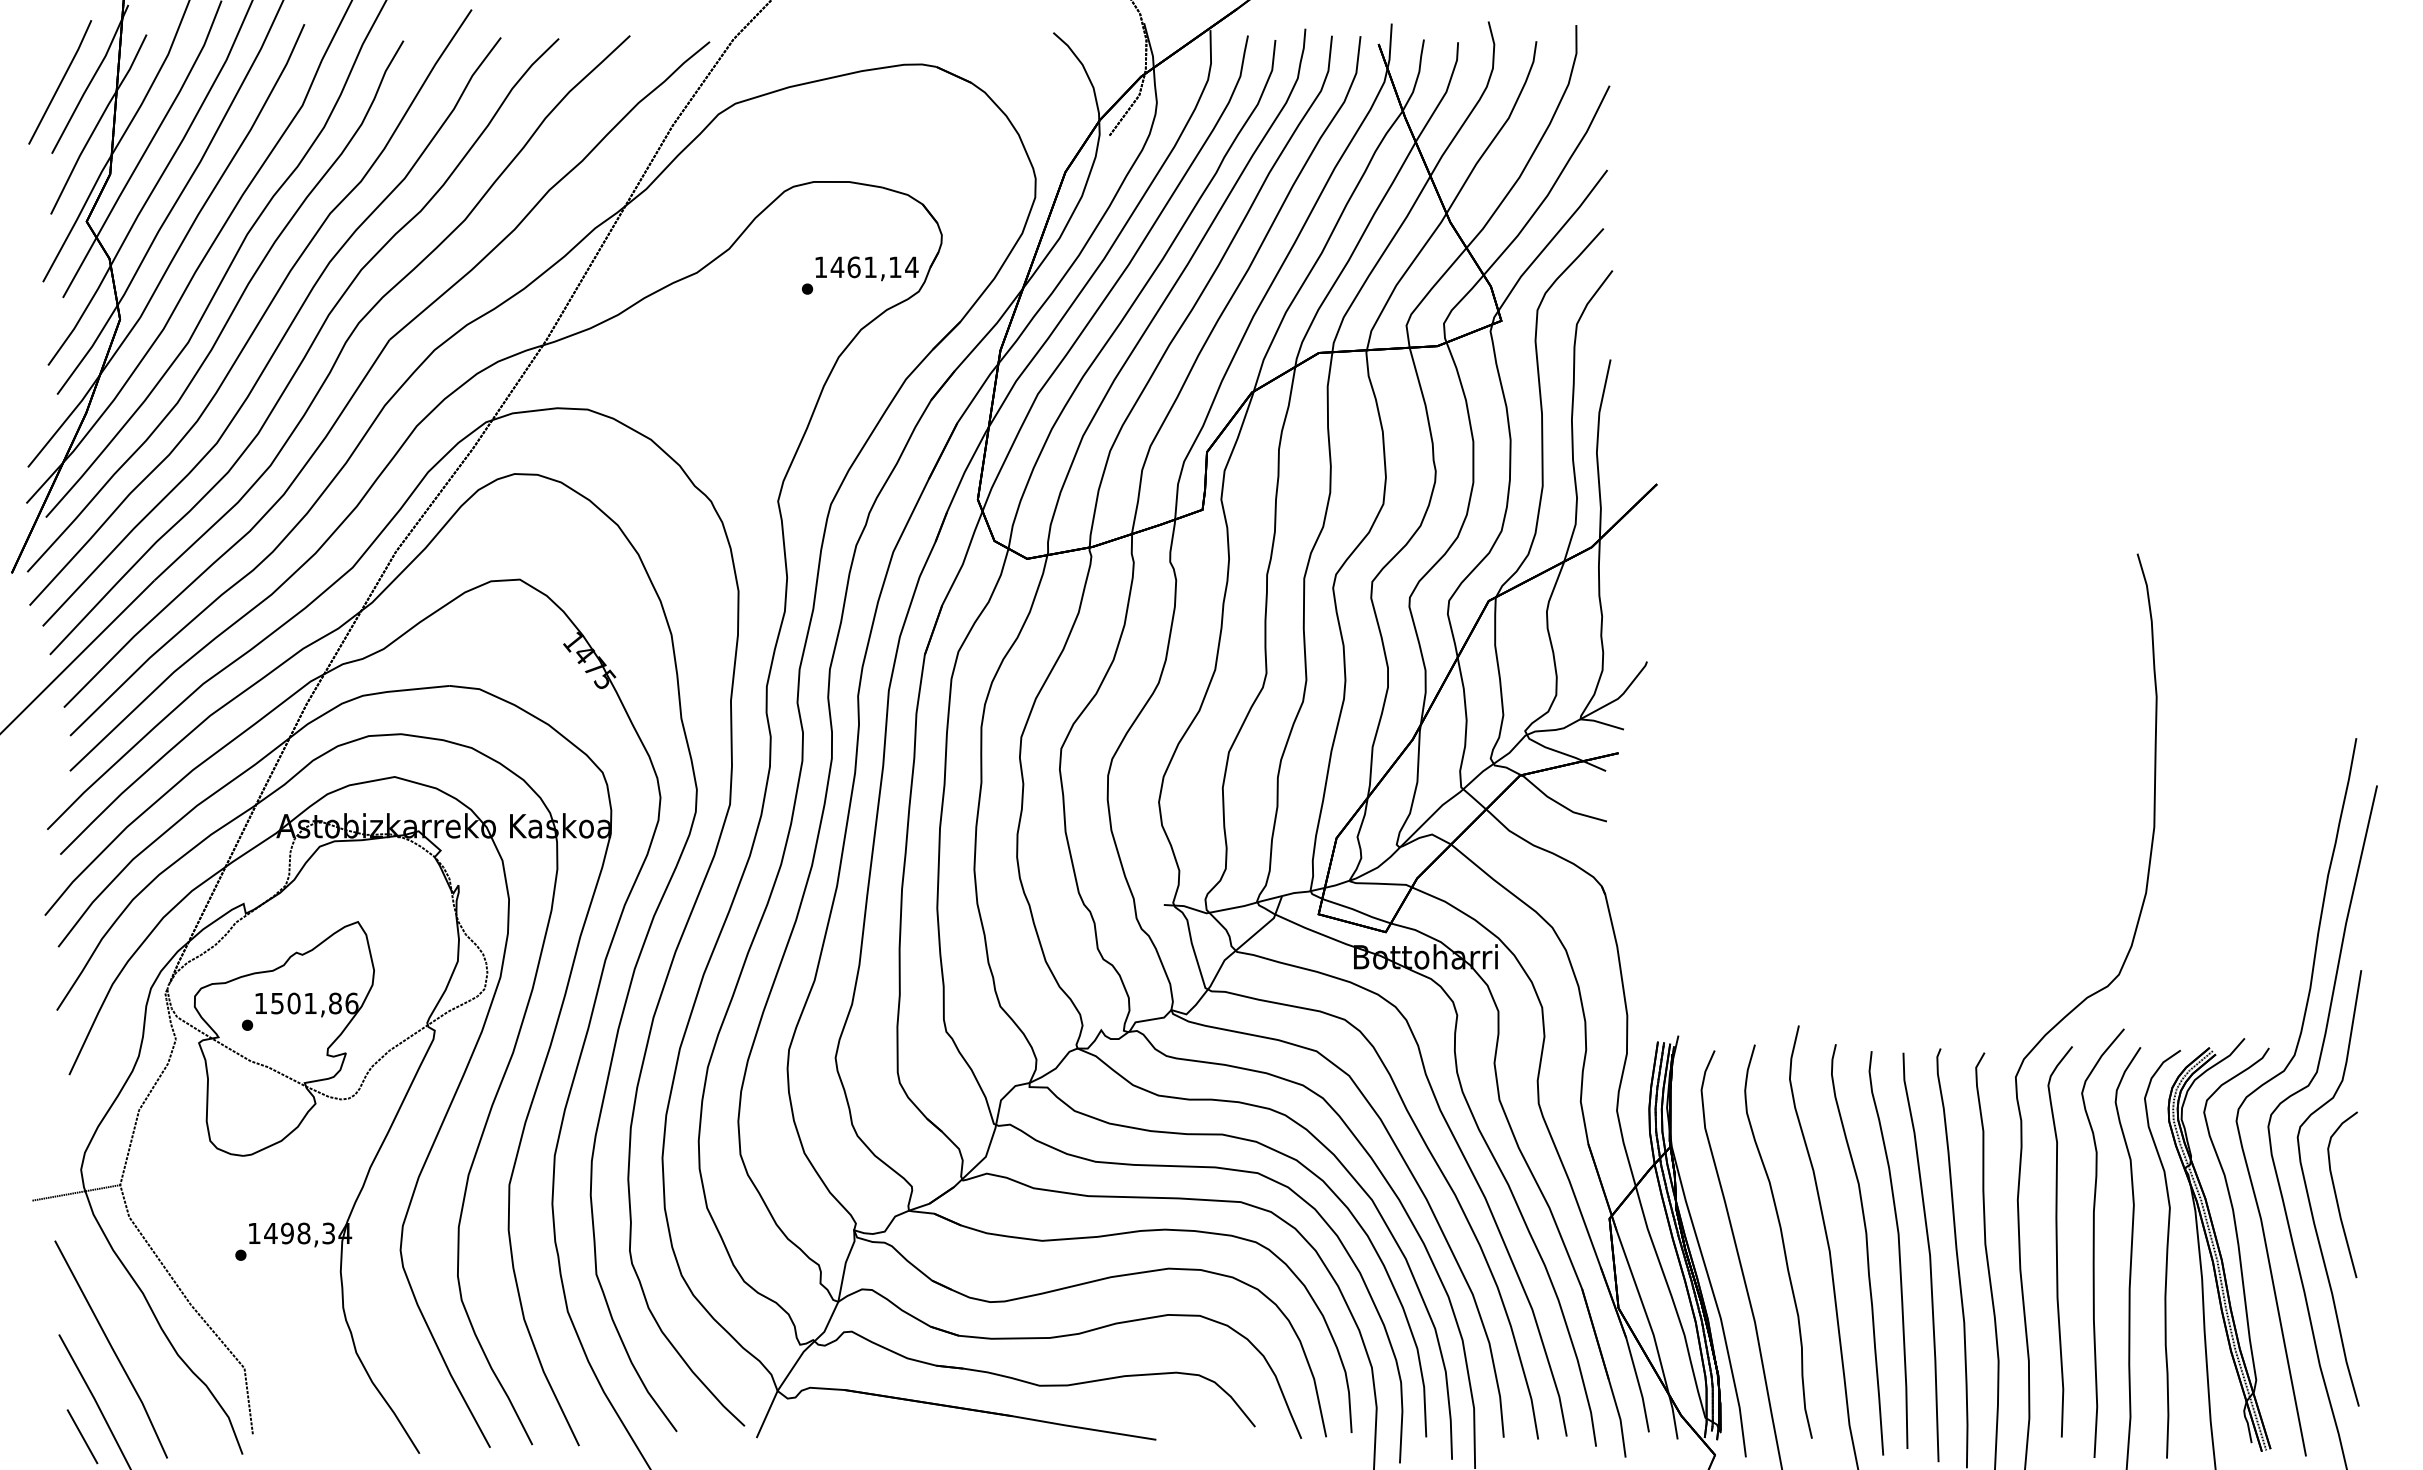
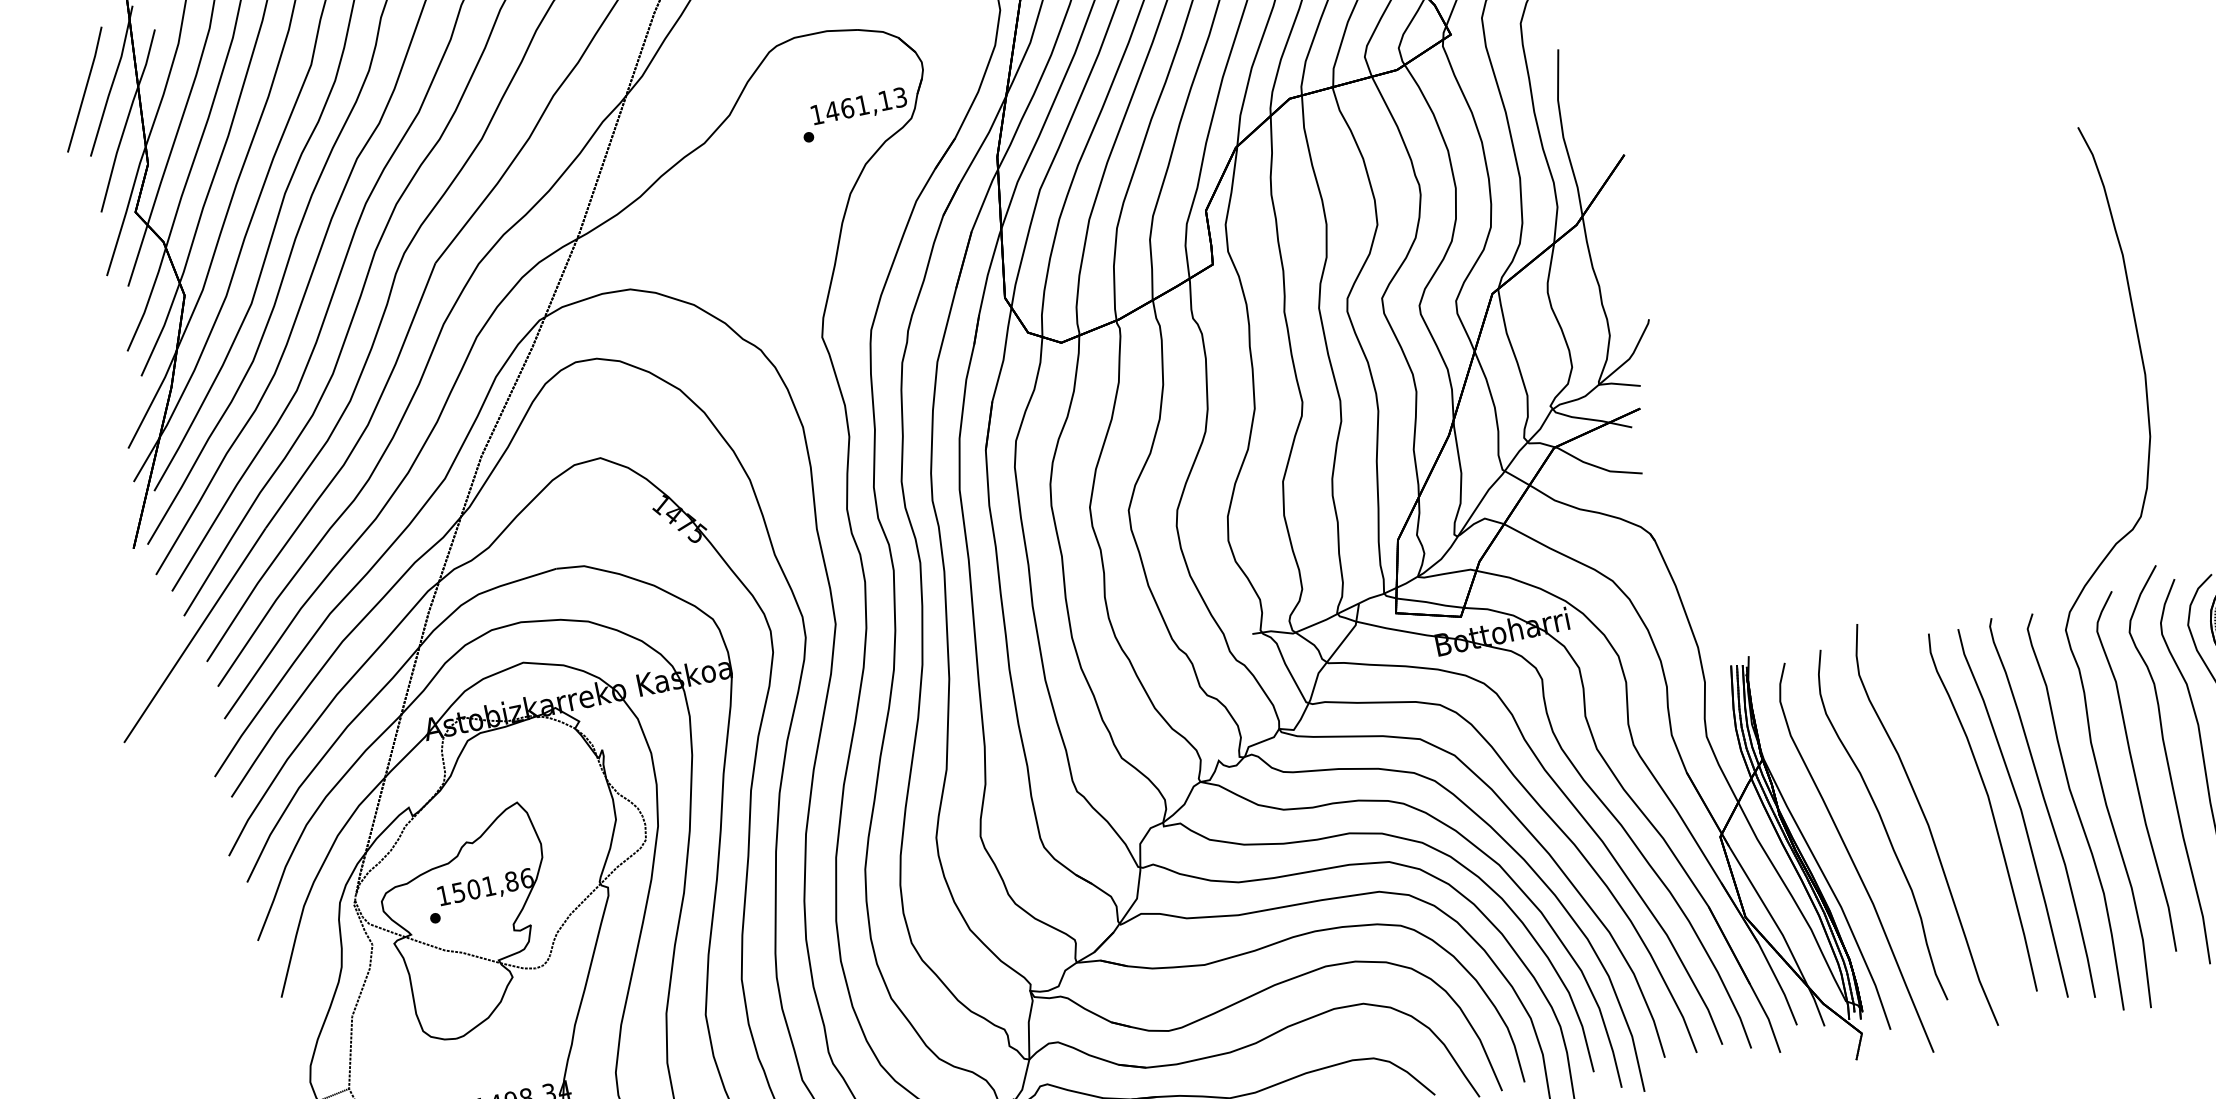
text: (911, 267) -> (900, 97), 1461,14 -> 1461,13
curve: (1866, 1249) -> (1961, 816), removed

